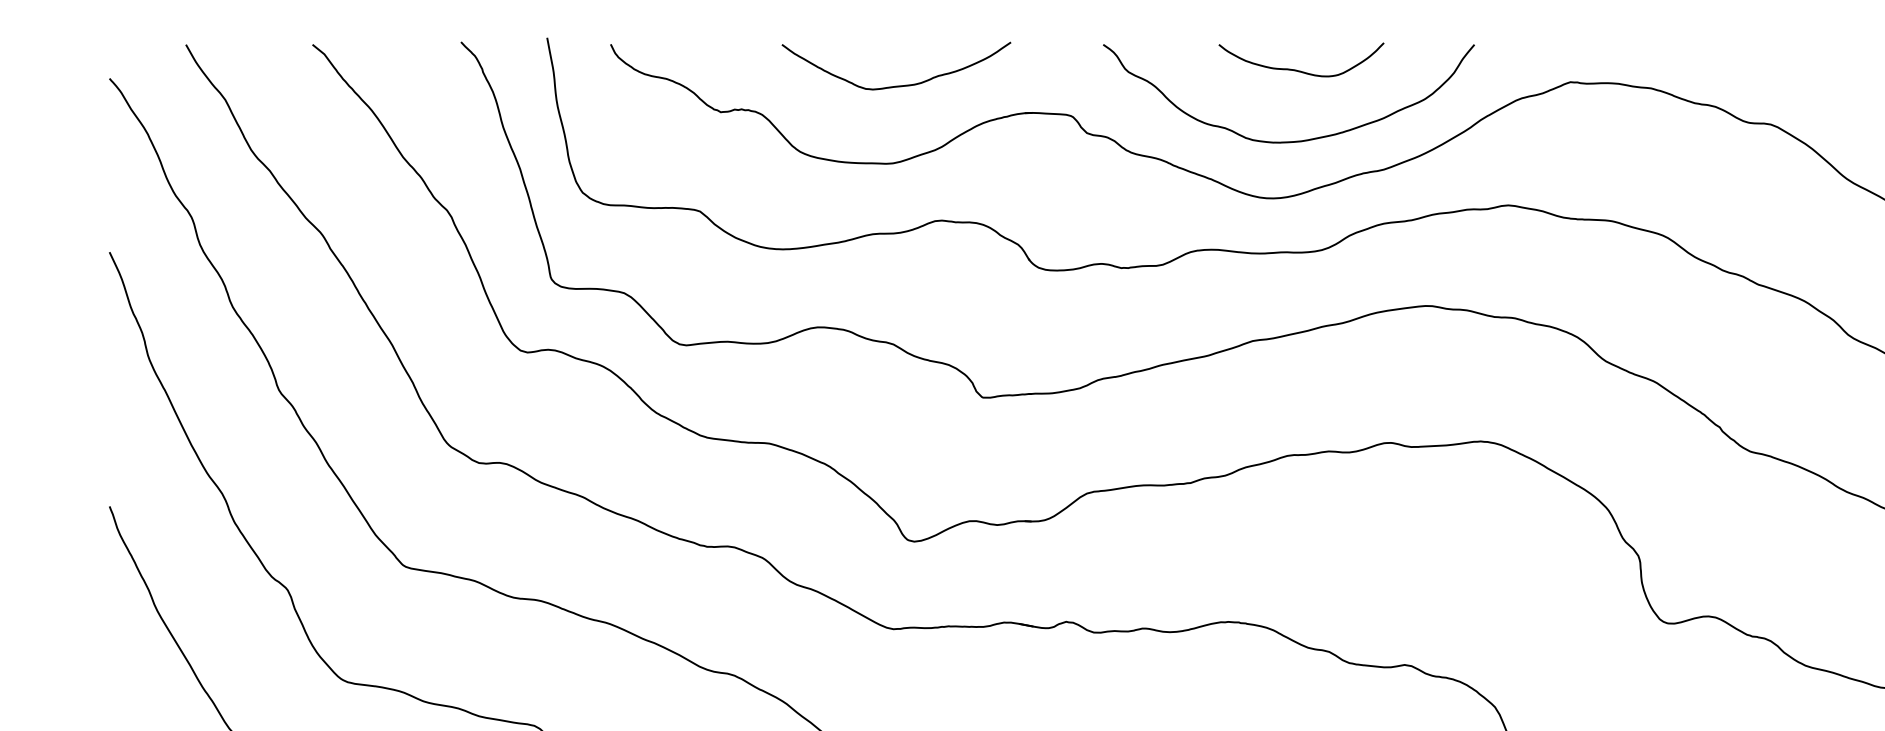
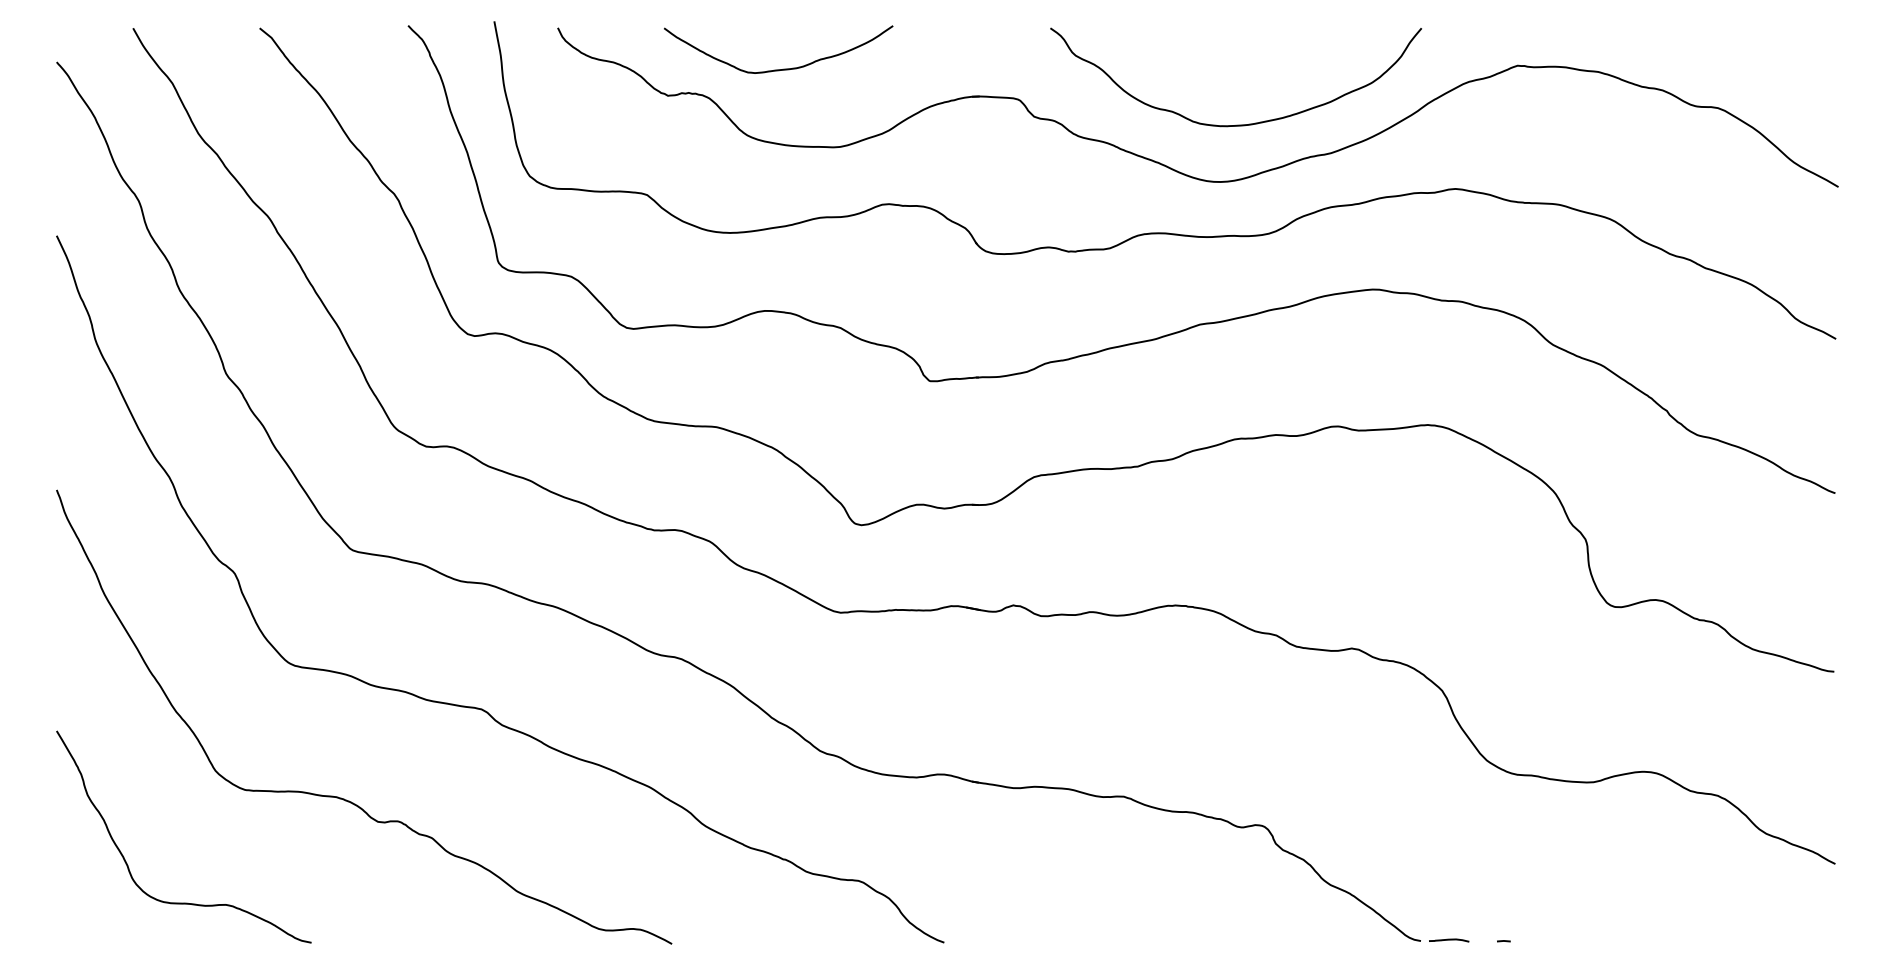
curve: (1298, 69) -> (1245, 53), removed
curve: (901, 84) -> (783, 68), moved

